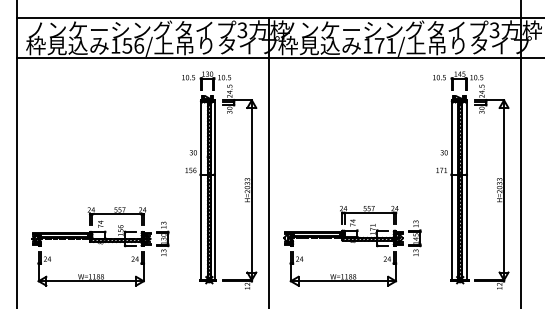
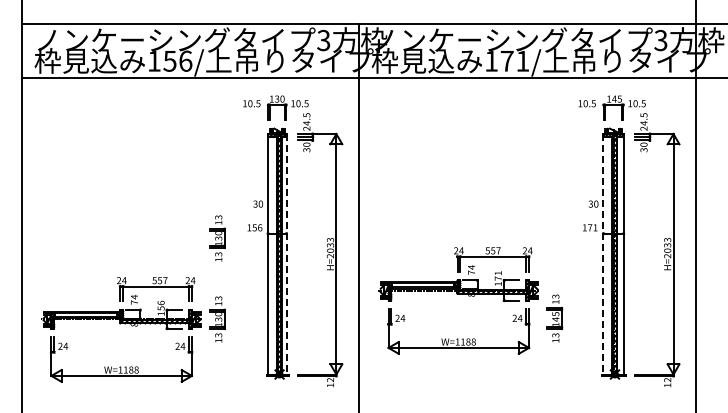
part: (162, 178) -> (217, 238), added
line: (214, 190) -> (286, 254), solid -> dashed
line: (451, 190) -> (603, 254), solid -> dashed
part: (343, 245) -> (458, 300), moved

